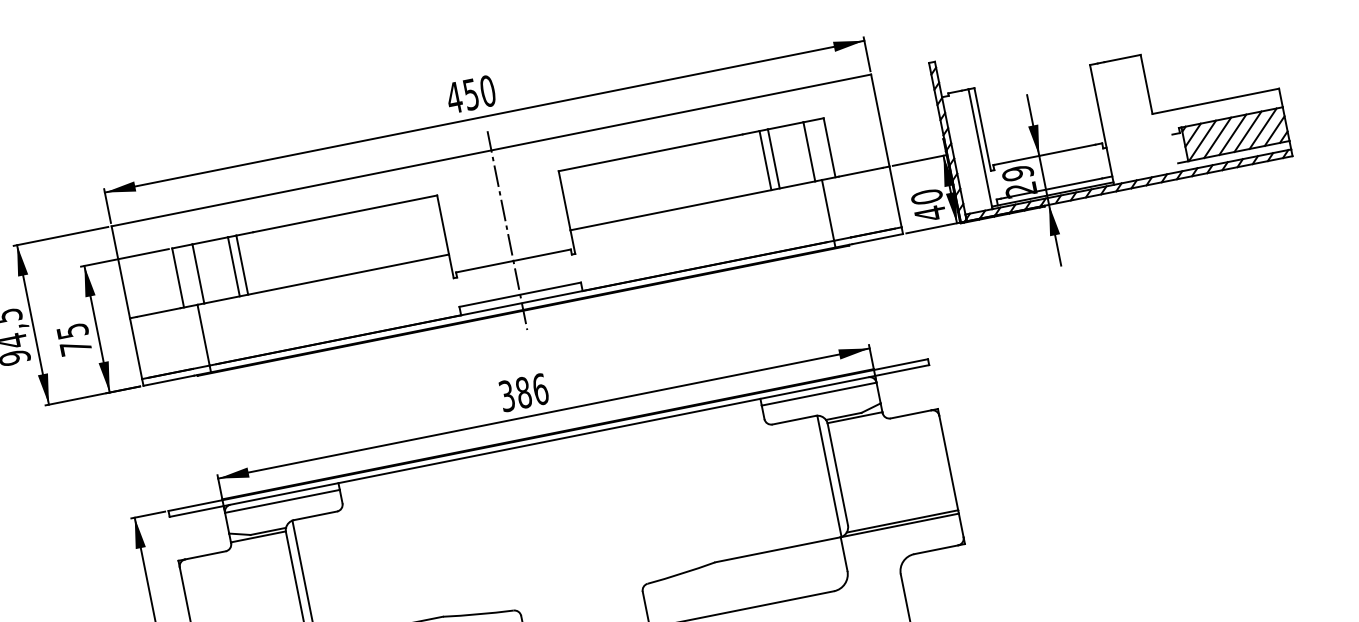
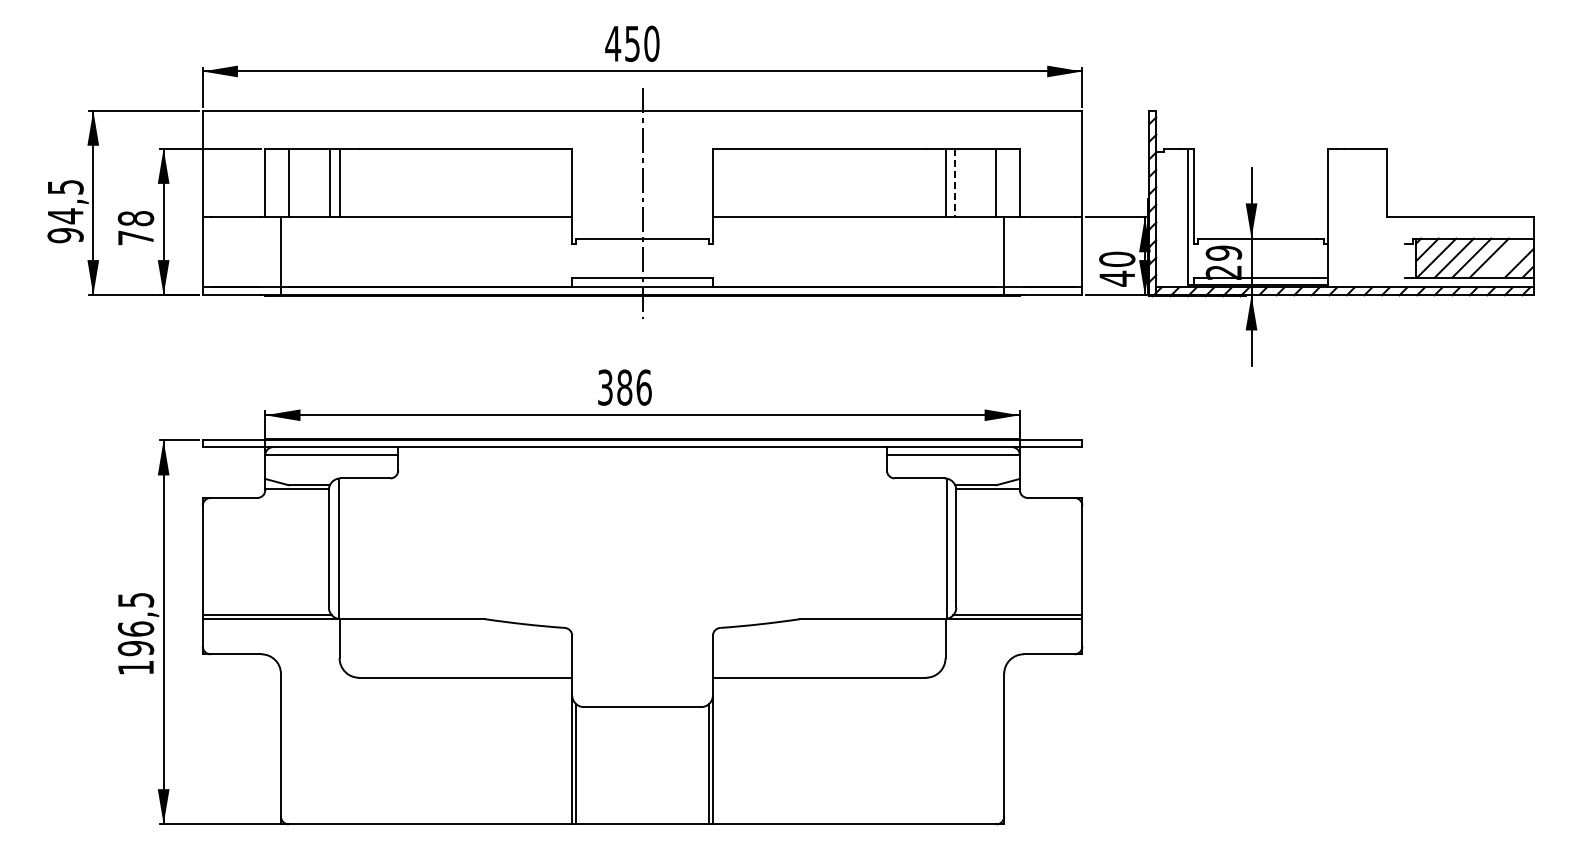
line: (1262, 128) -> (1506, 257), removed
line: (774, 159) -> (955, 183), solid -> dashed
text: (72, 331) -> (135, 218), 75 -> 78

